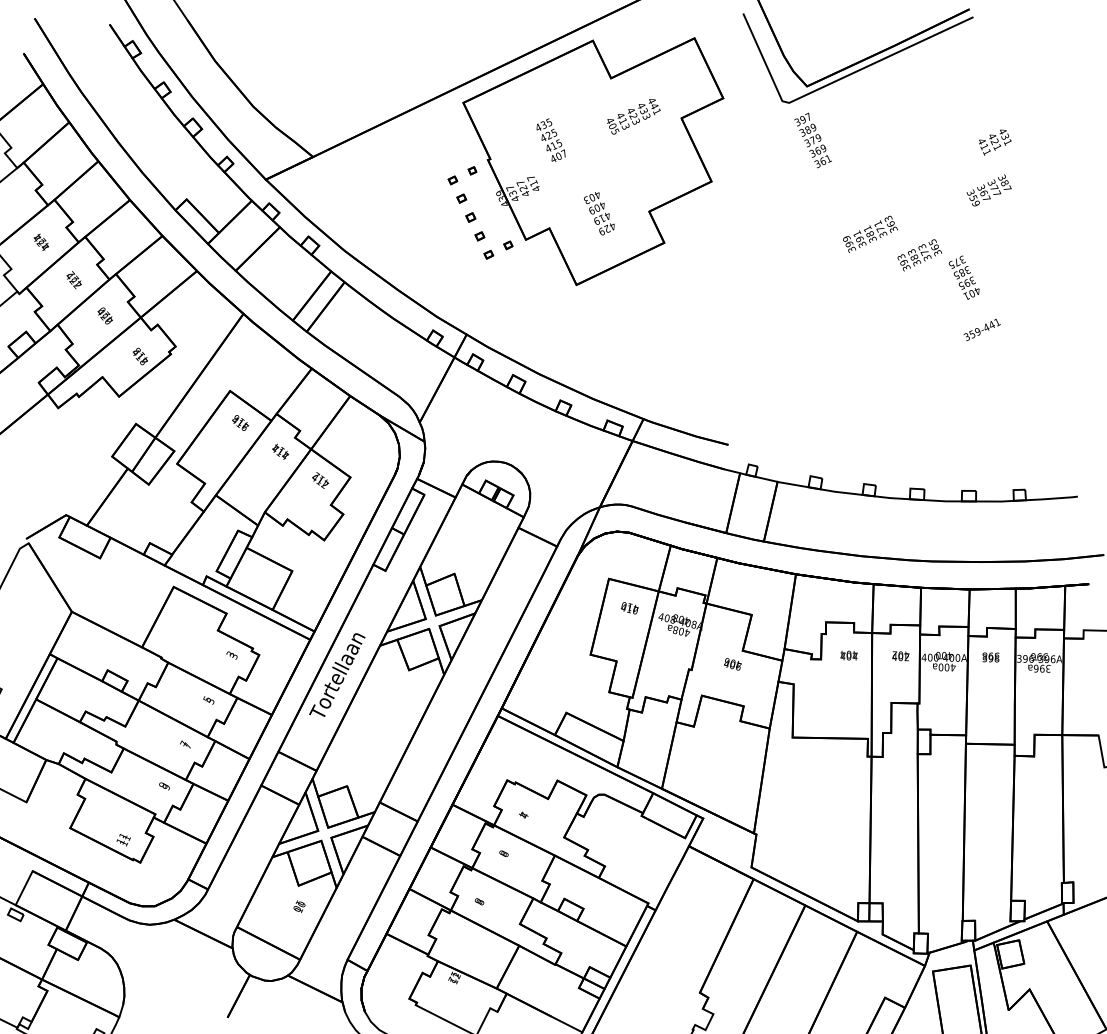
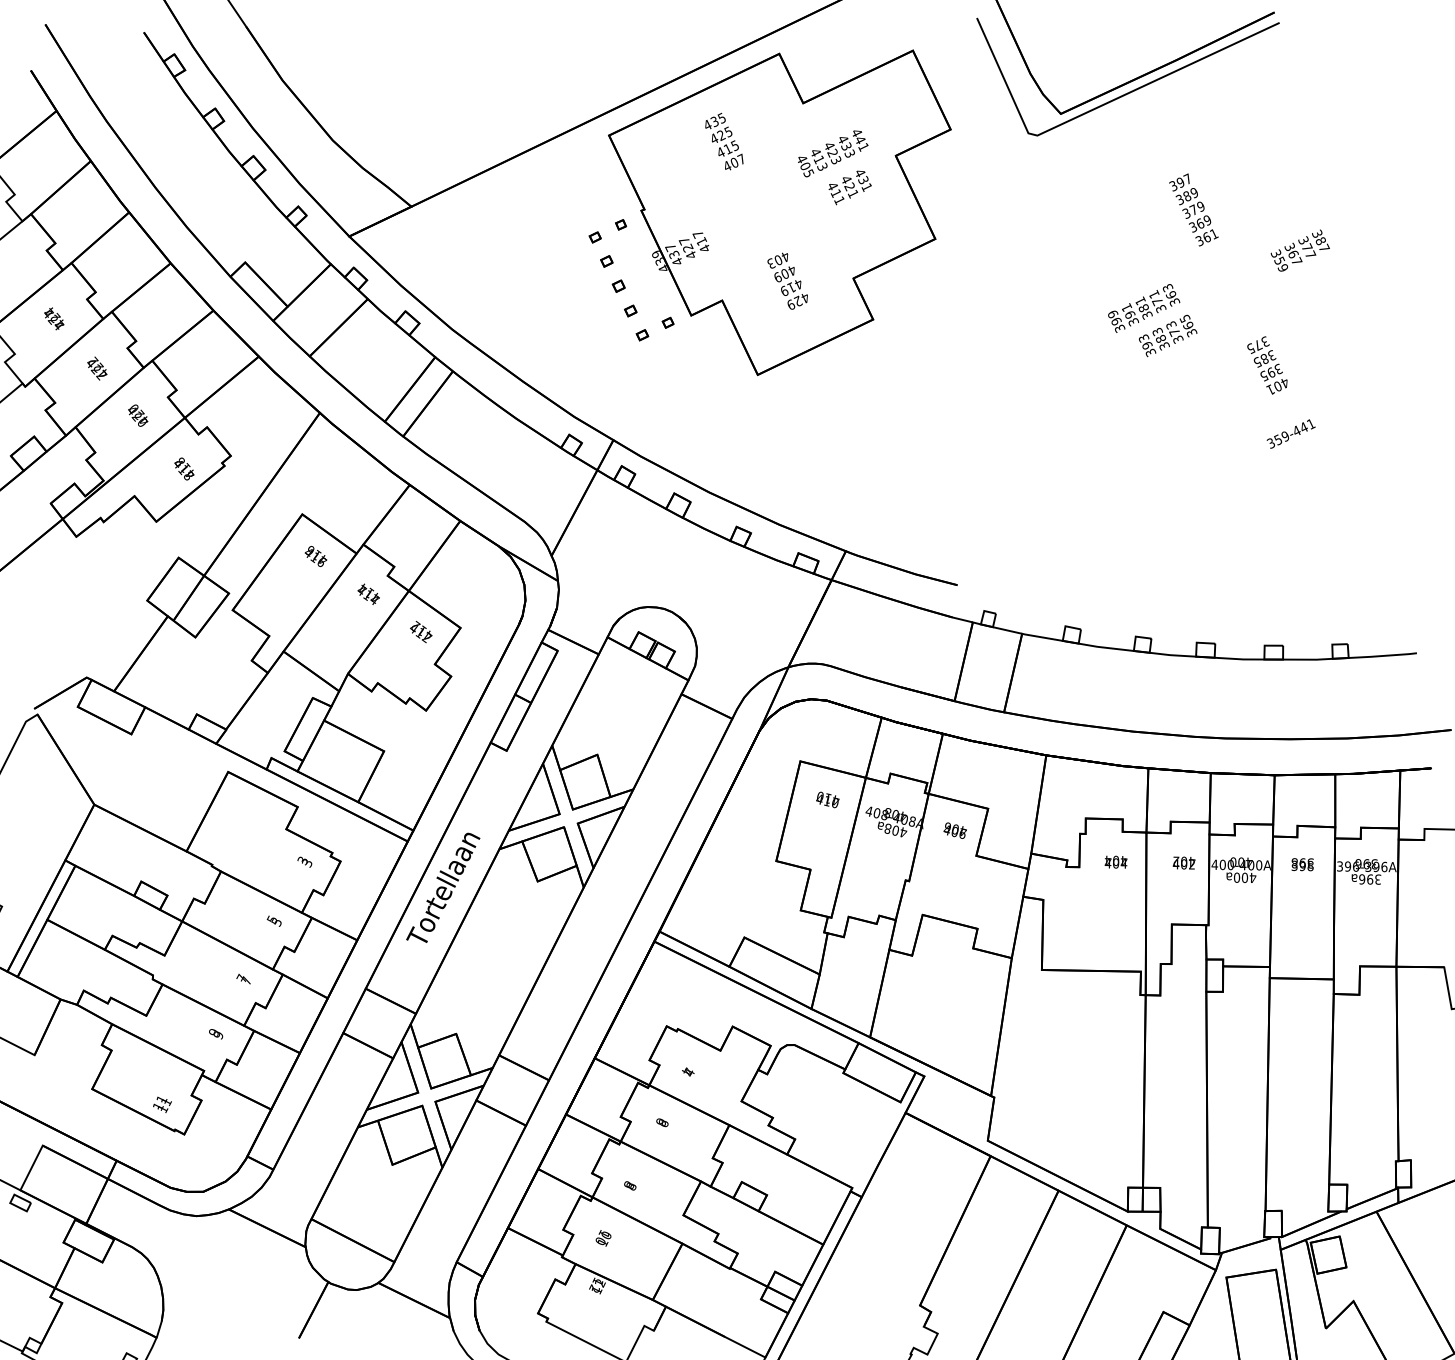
text: (551, 140) -> (724, 141), moved
text: (812, 140) -> (1193, 209), moved
text: (994, 142) -> (849, 187), moved
text: (919, 254) -> (1167, 335), moved
text: (732, 664) -> (954, 830), moved
text: (299, 906) -> (603, 1238), moved

